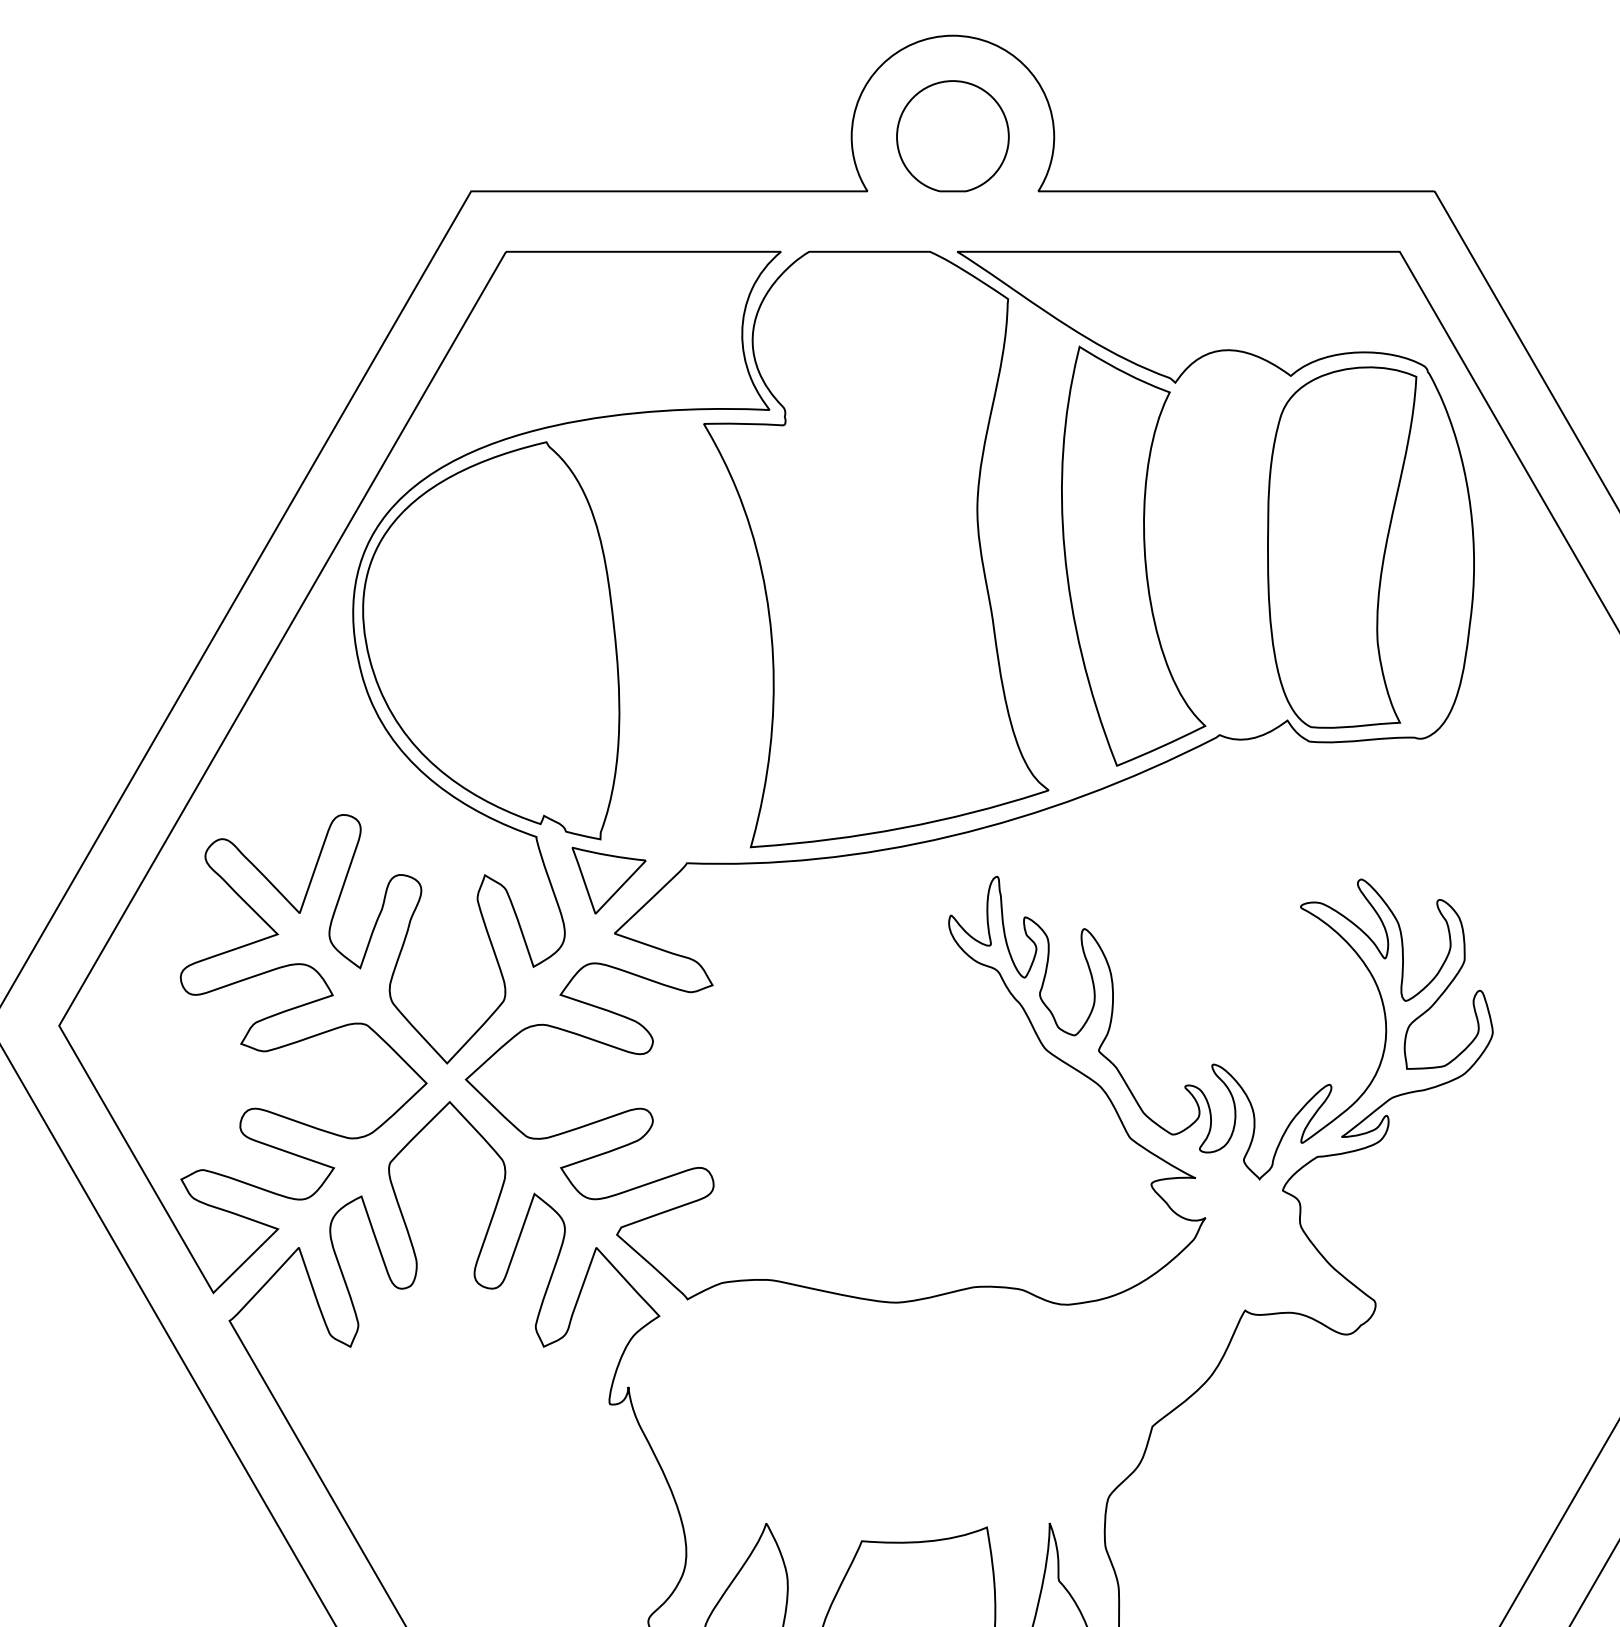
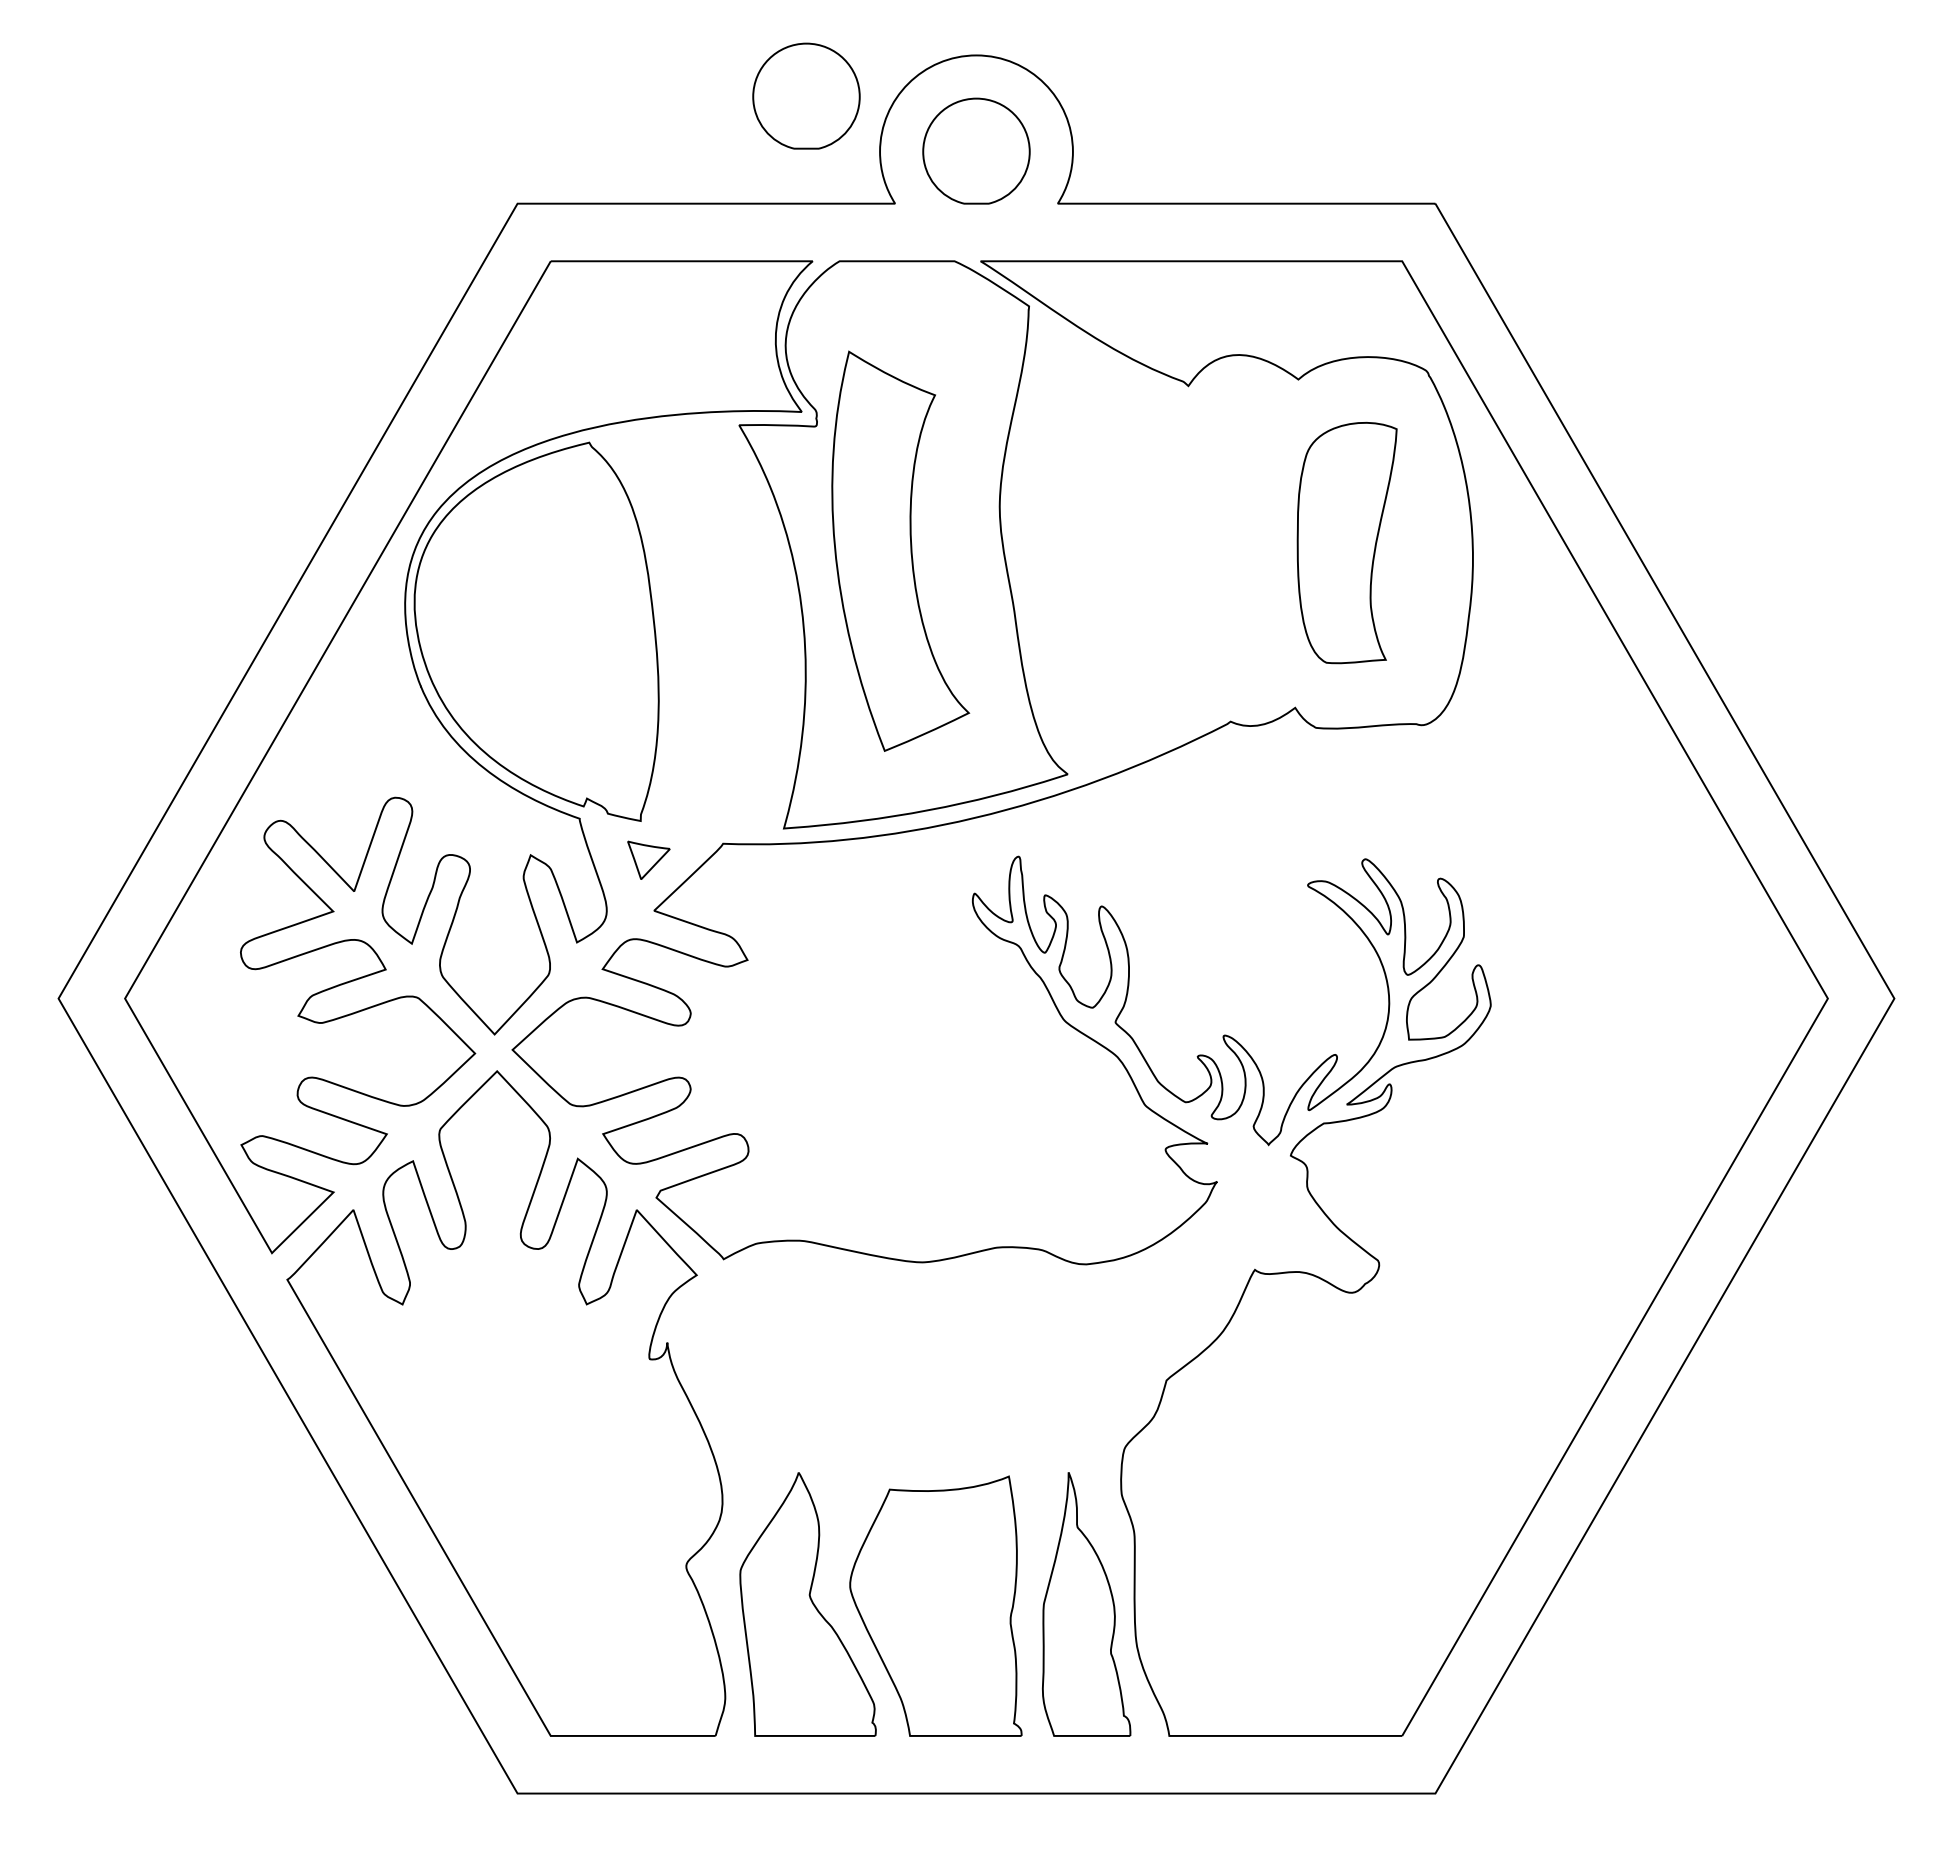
part: (774, 77) -> (806, 95), added
part: (1341, 547) -> (1346, 542), size x0.7
part: (1133, 555) -> (900, 550), moved
part: (608, 880) -> (648, 860), size x0.6

